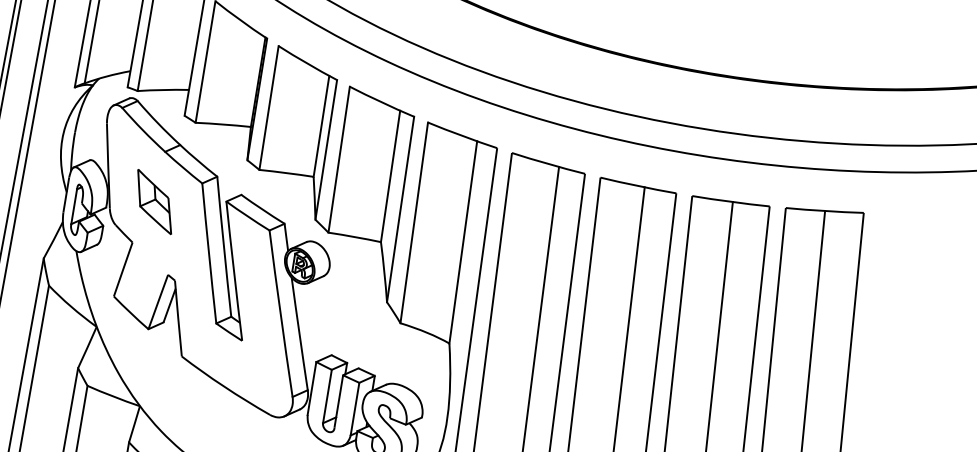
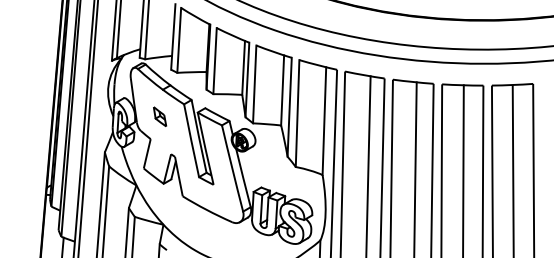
part: (153, 201) -> (159, 116), size x0.6

